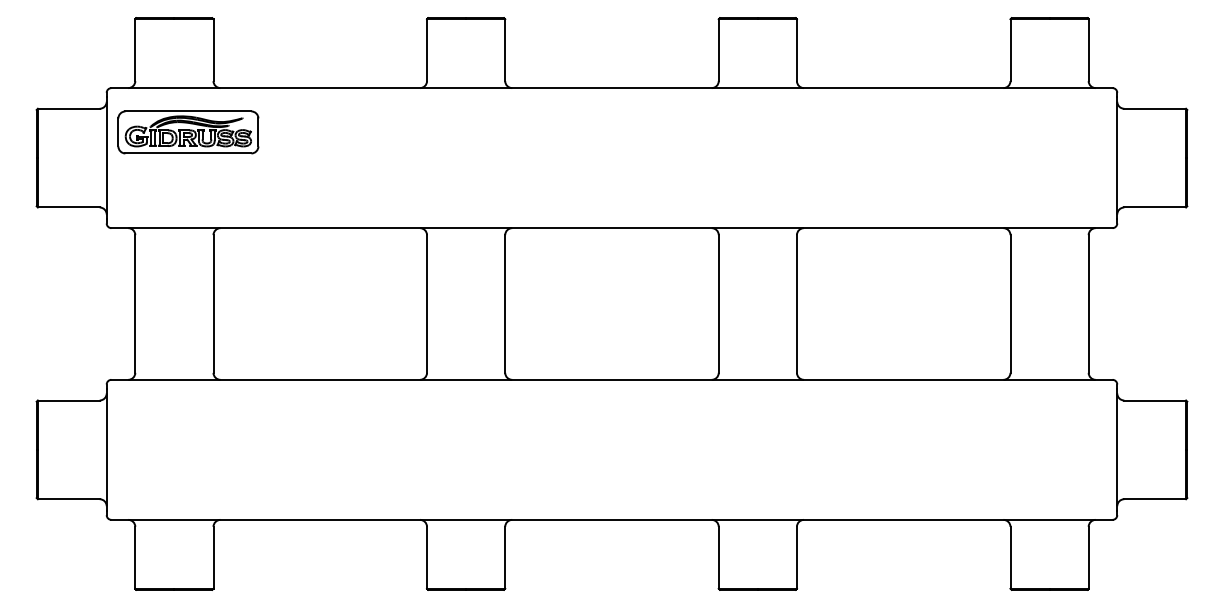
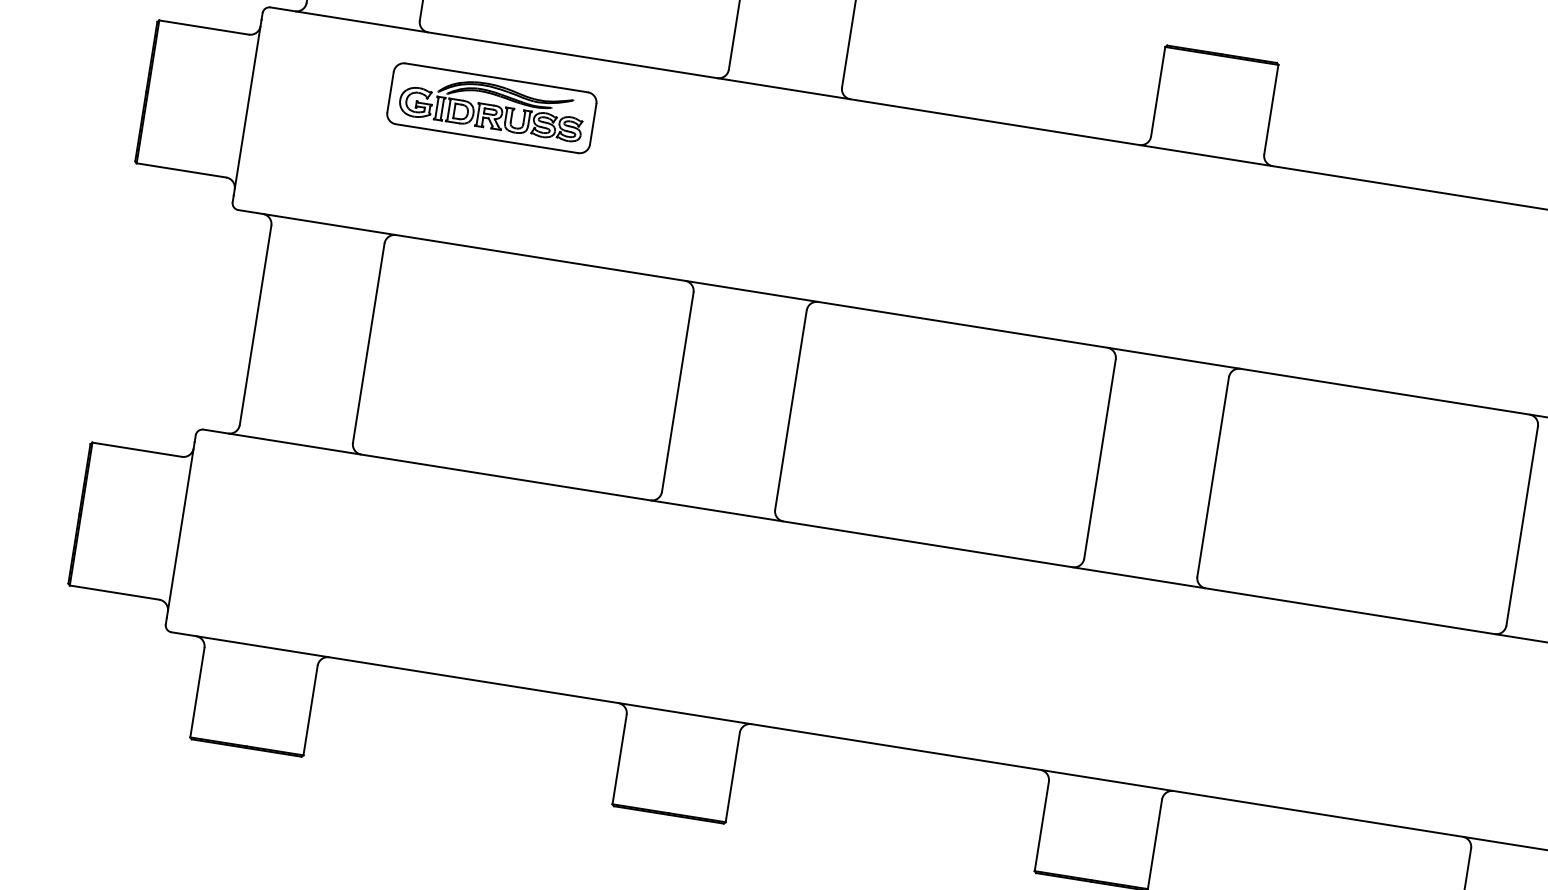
part: (188, 132) -> (492, 108), moved

